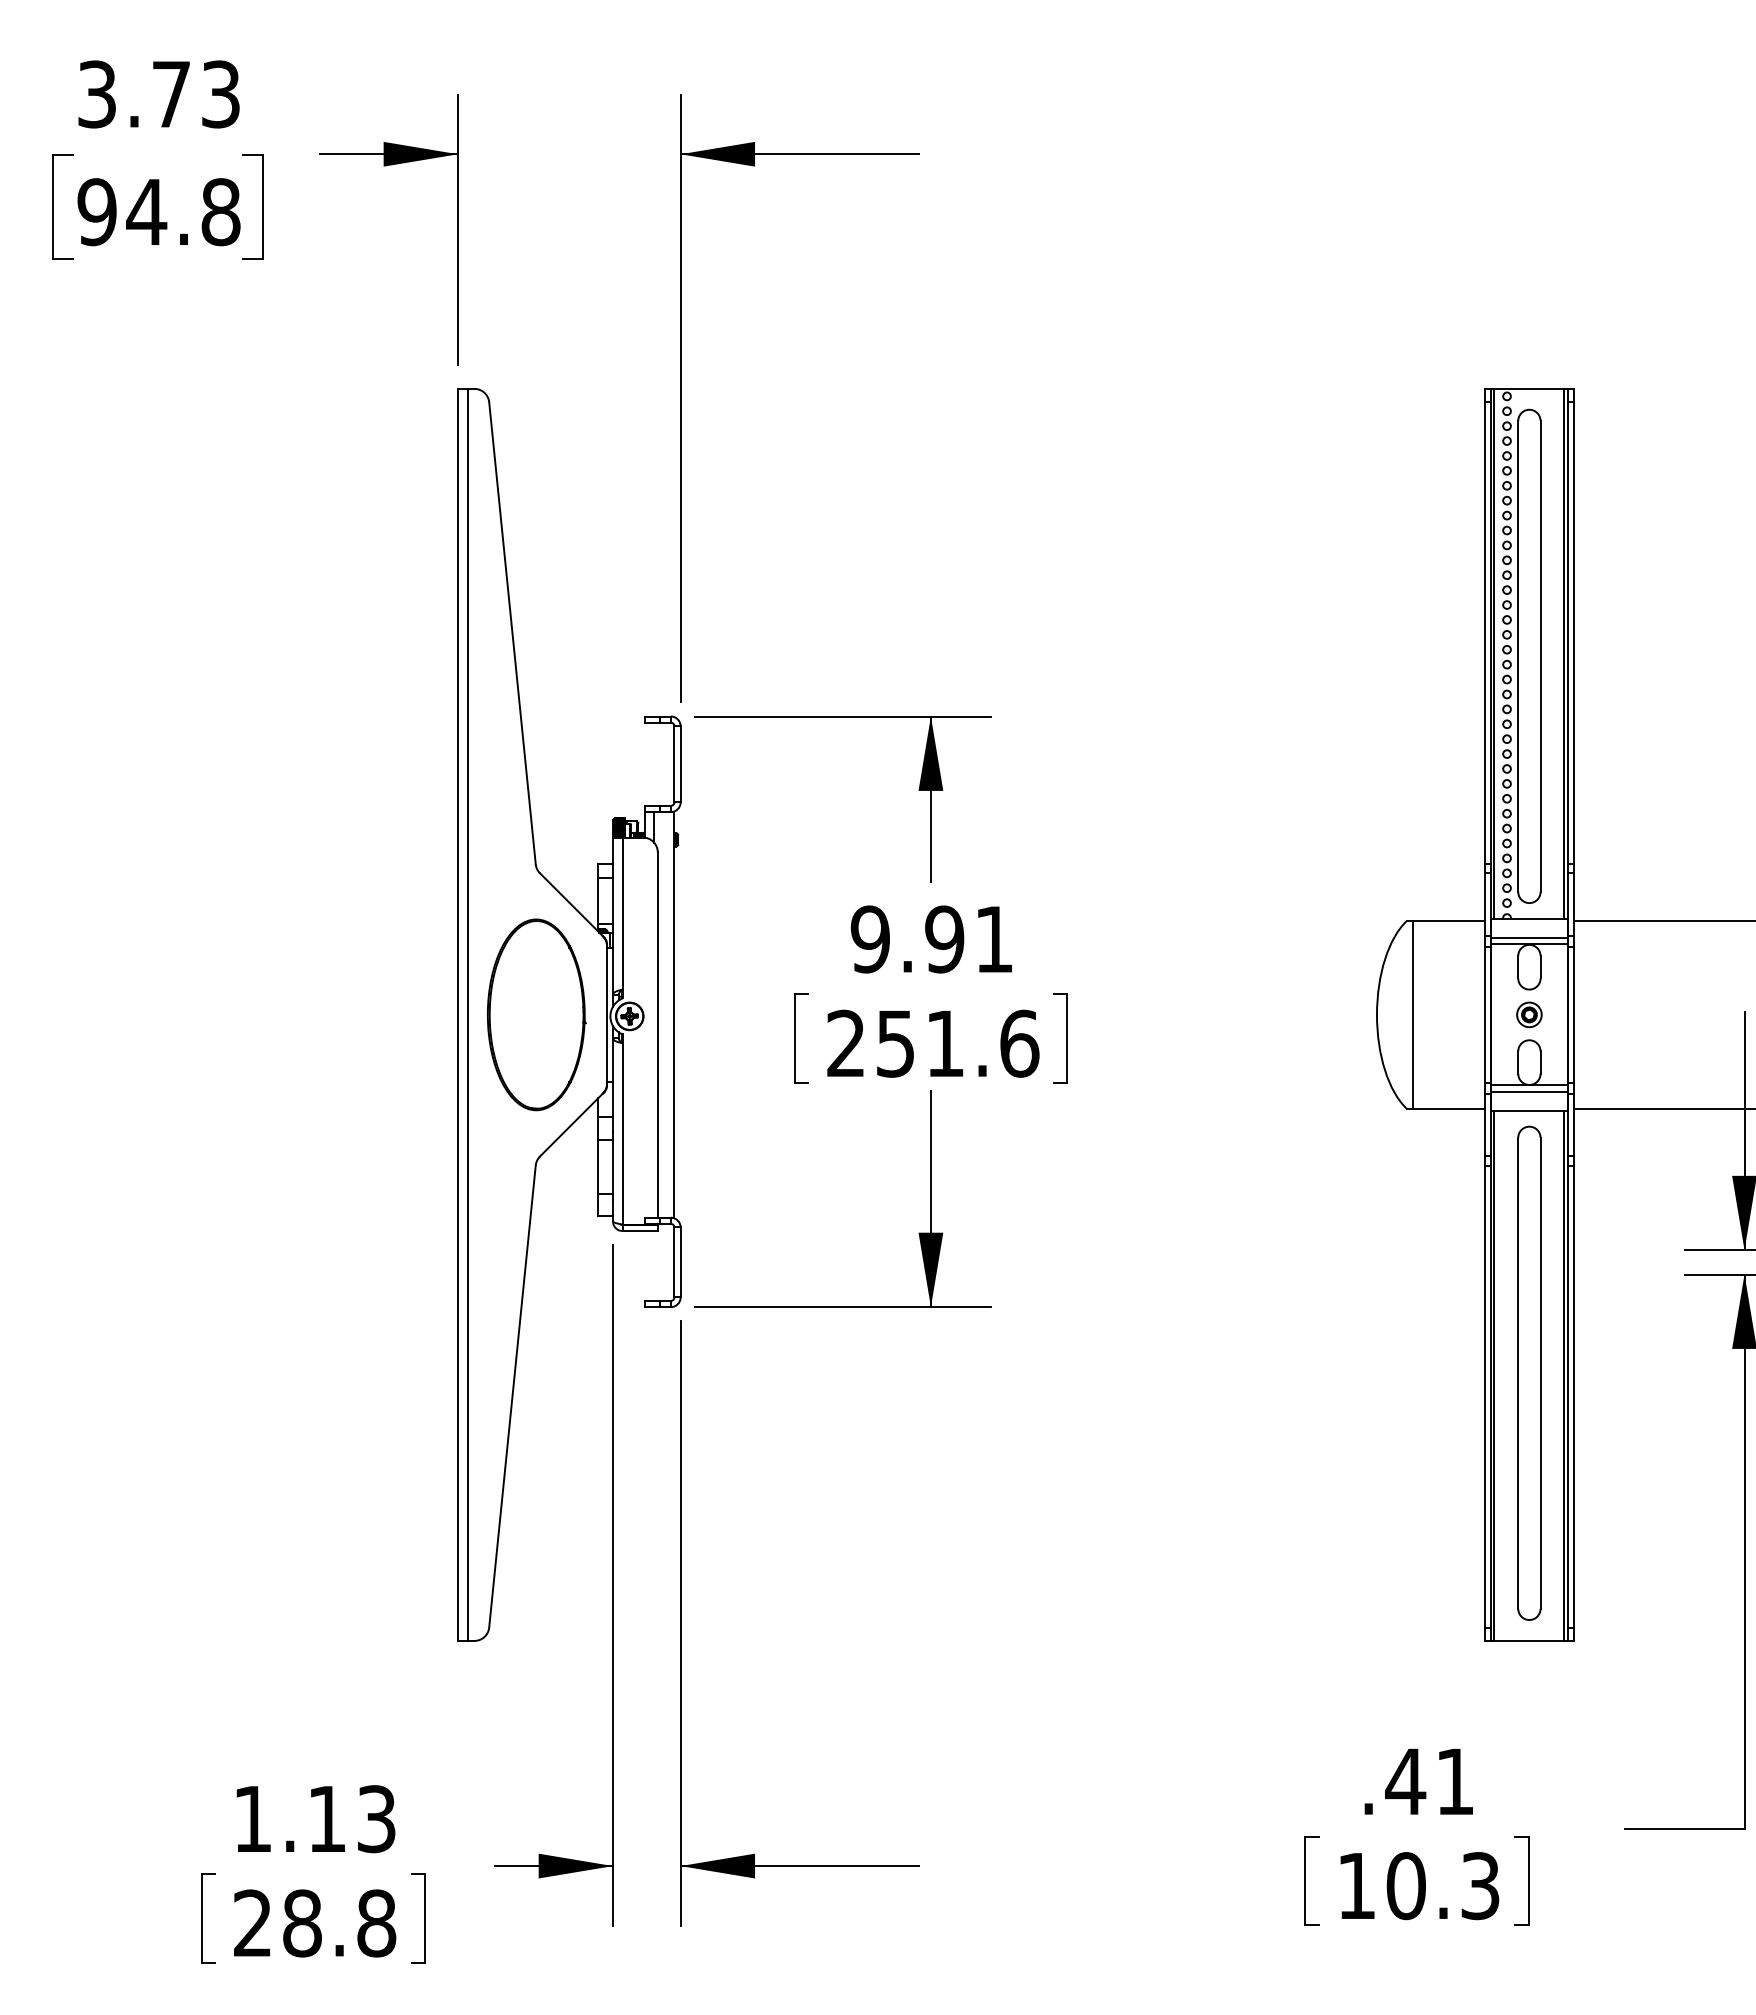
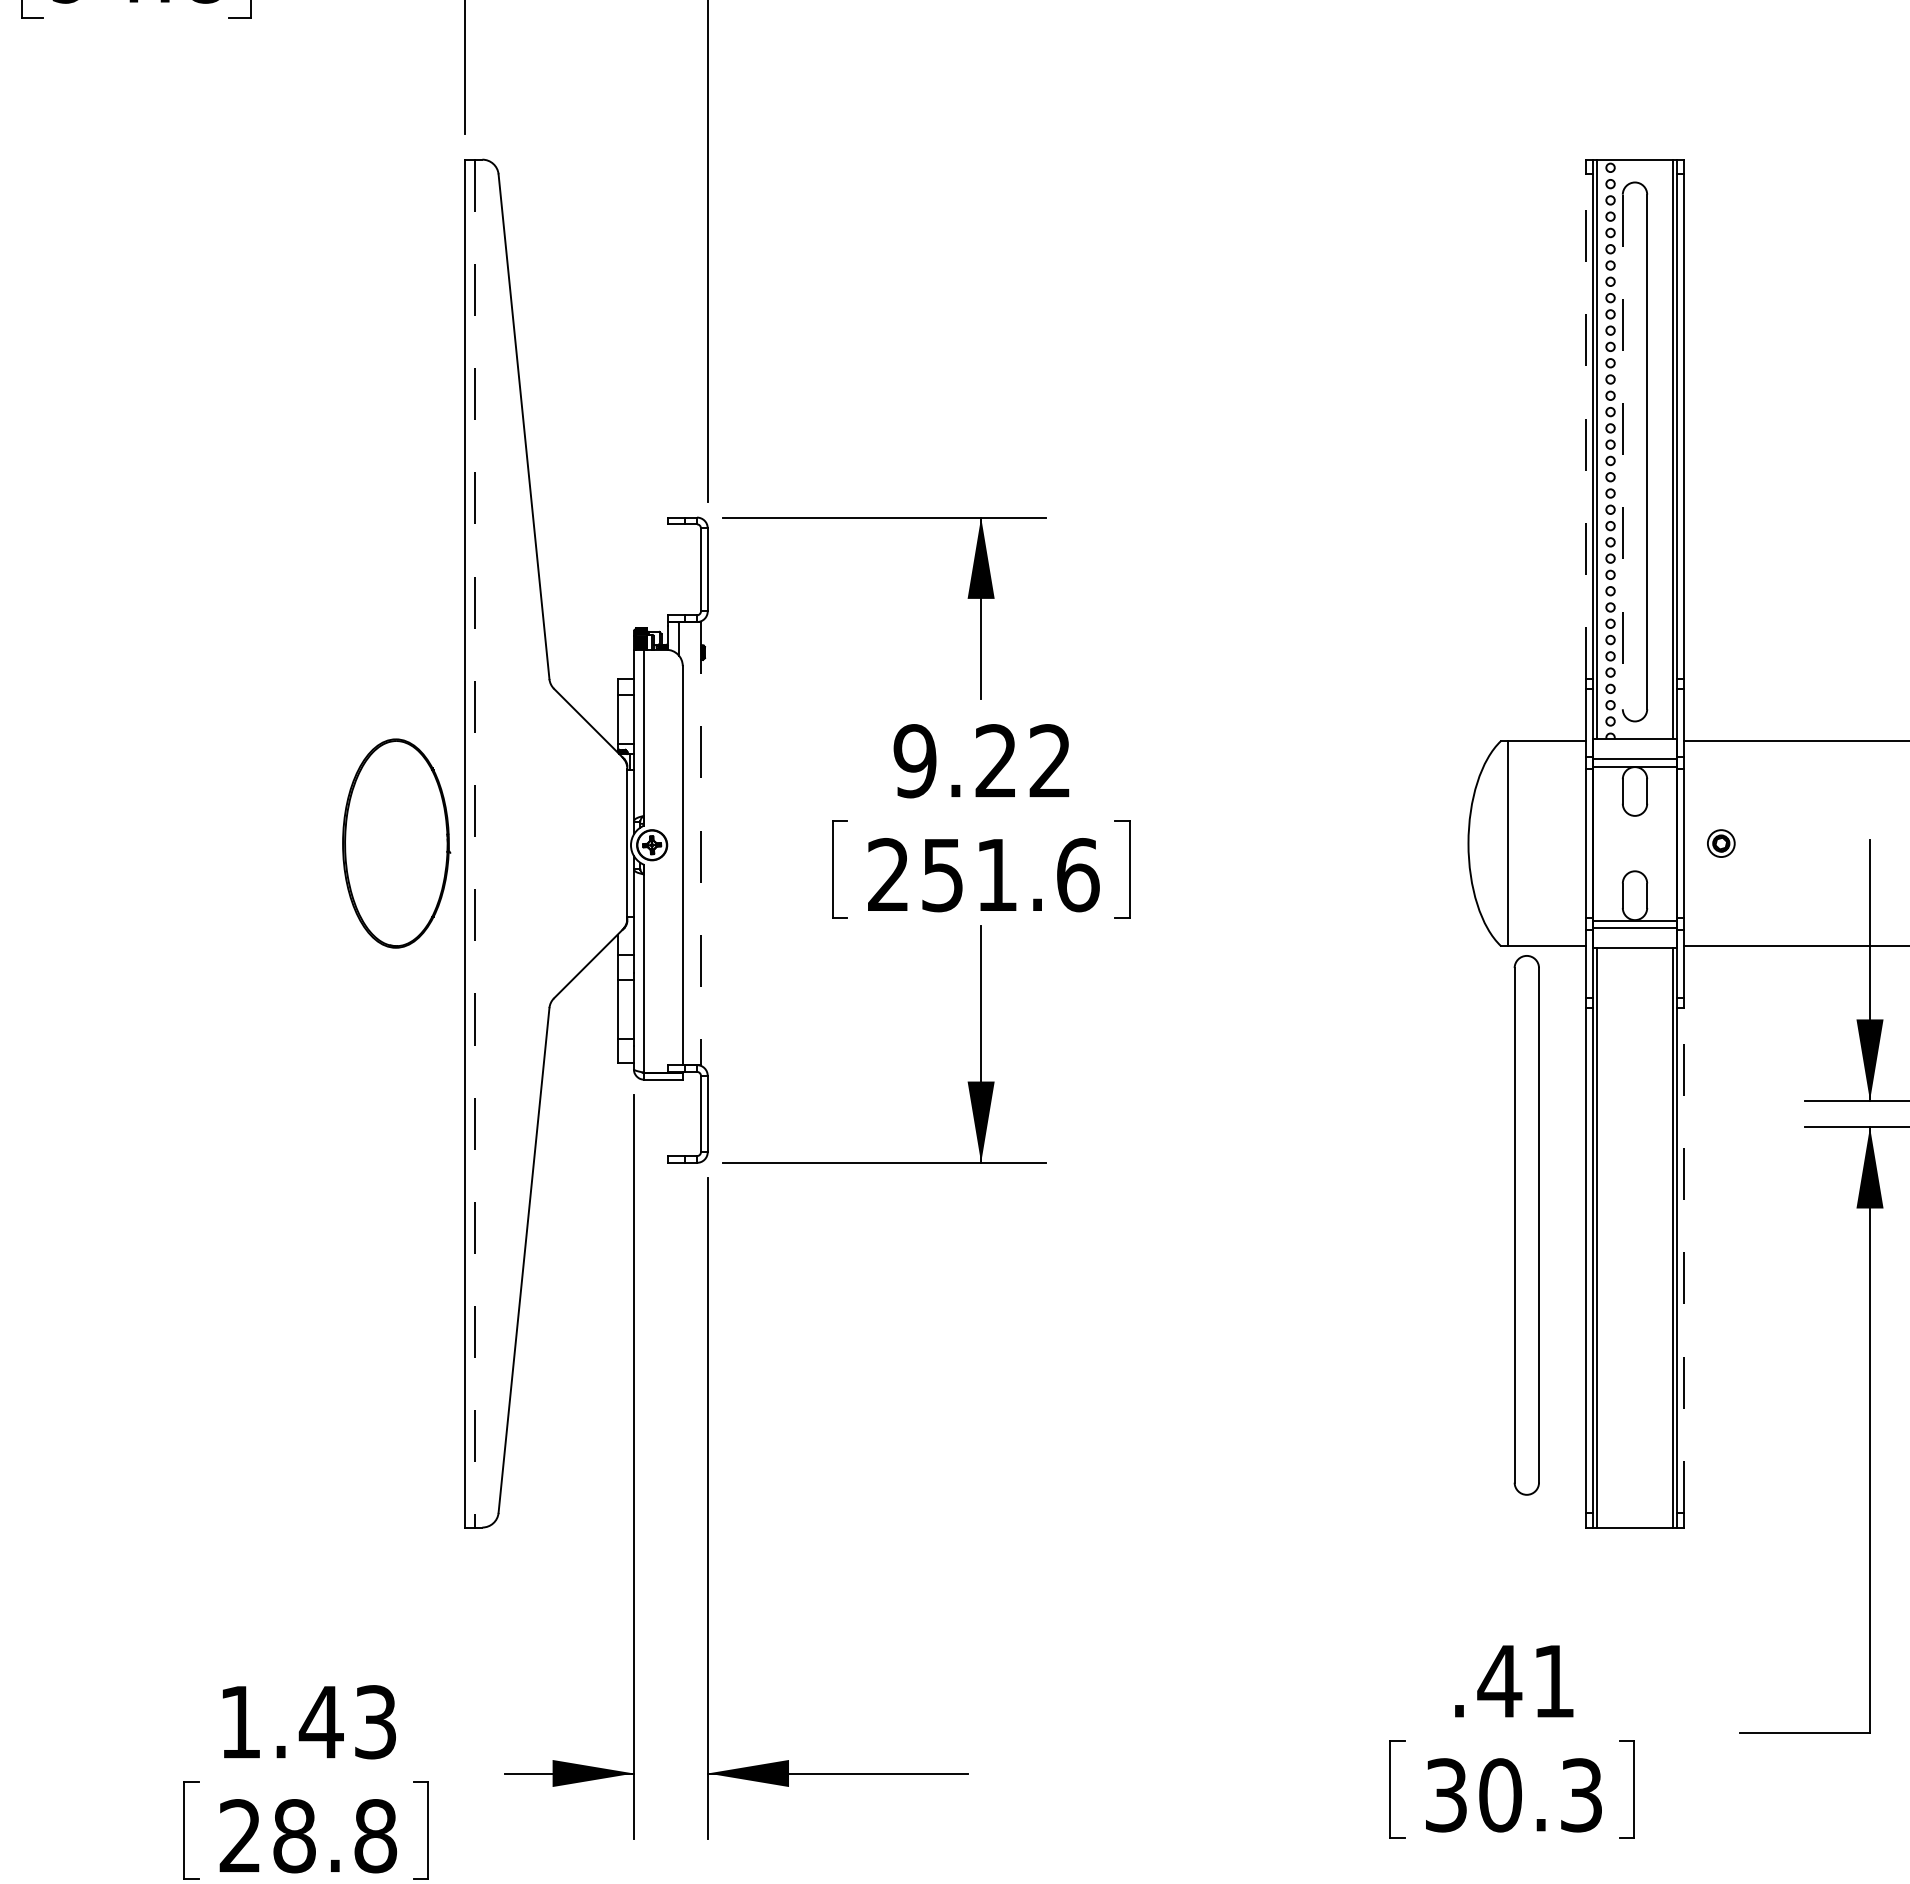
line: (1484, 633) -> (1585, 426), solid -> dashed
line: (1518, 656) -> (1623, 452), solid -> dashed
text: (968, 939) -> (1022, 761), 9.91 -> 9.22
part: (536, 1014) -> (396, 843), moved
line: (674, 1014) -> (701, 843), solid -> dashed
part: (1529, 1014) -> (1721, 843), moved
line: (467, 1015) -> (474, 844), solid -> dashed
part: (1529, 1372) -> (1526, 1224), moved
line: (1574, 1396) -> (1684, 1260), solid -> dashed
text: (326, 1818) -> (320, 1721), 1.13 -> 1.43
text: (1356, 1886) -> (1446, 1795), 10.3 -> 30.3

